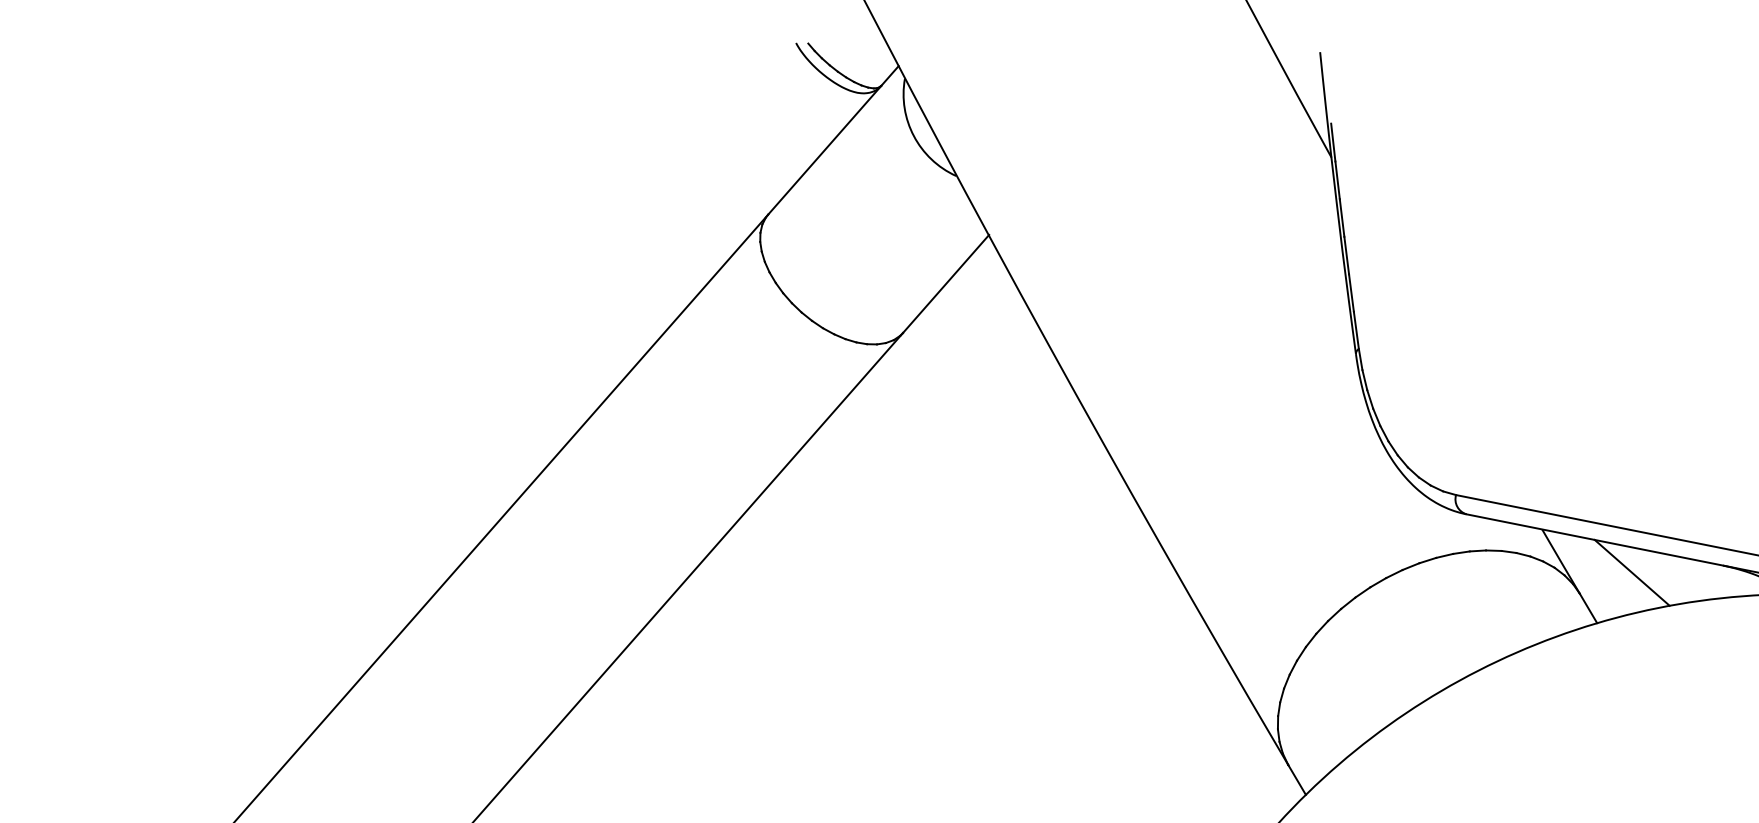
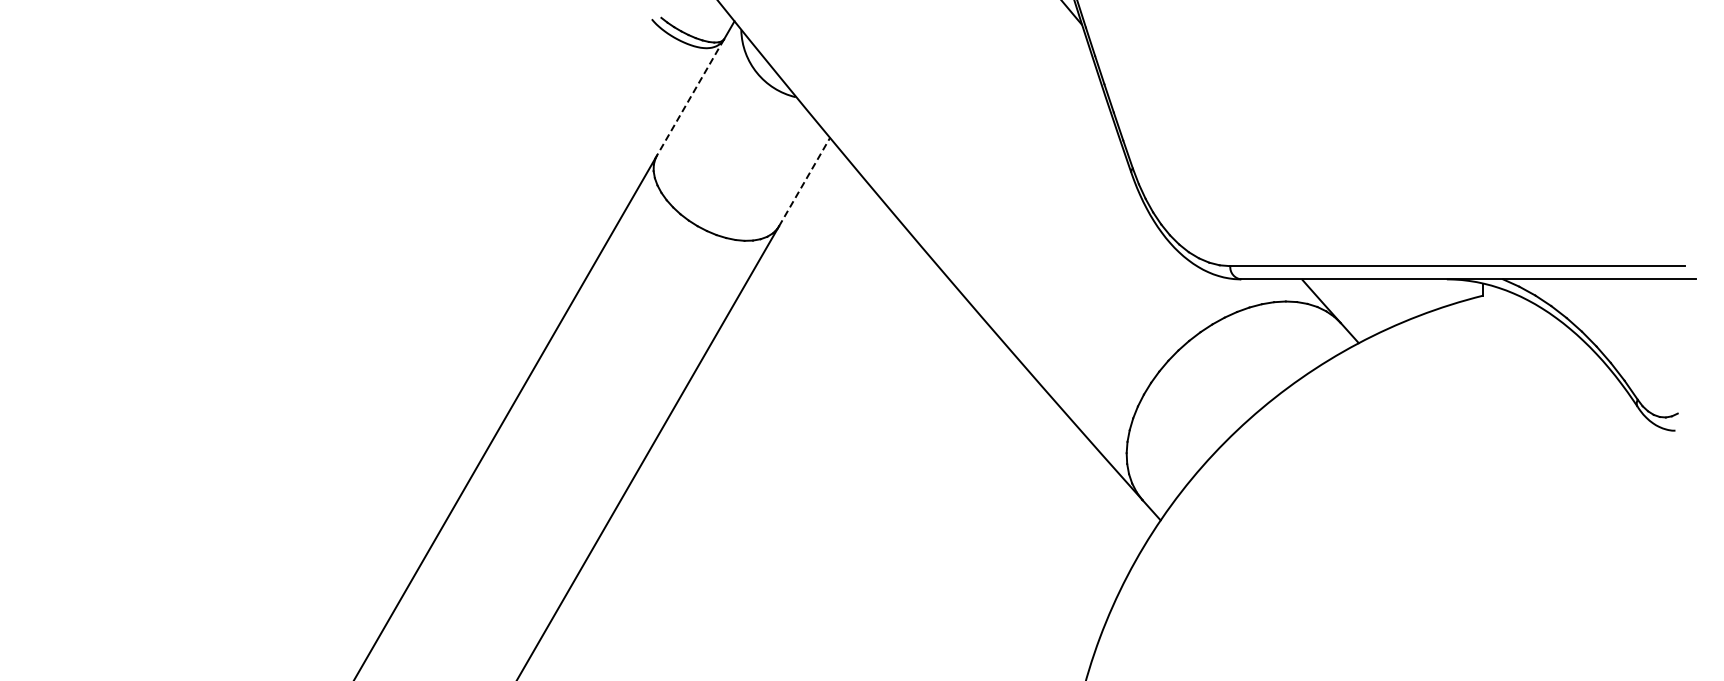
line: (824, 151) -> (690, 98), solid -> dashed
line: (946, 283) -> (804, 181), solid -> dashed
line: (1632, 572) -> (1378, 298), removed

